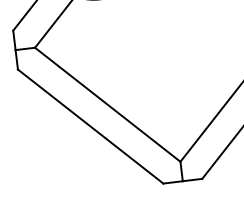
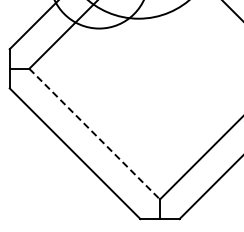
line: (108, 105) -> (95, 134), solid -> dashed

